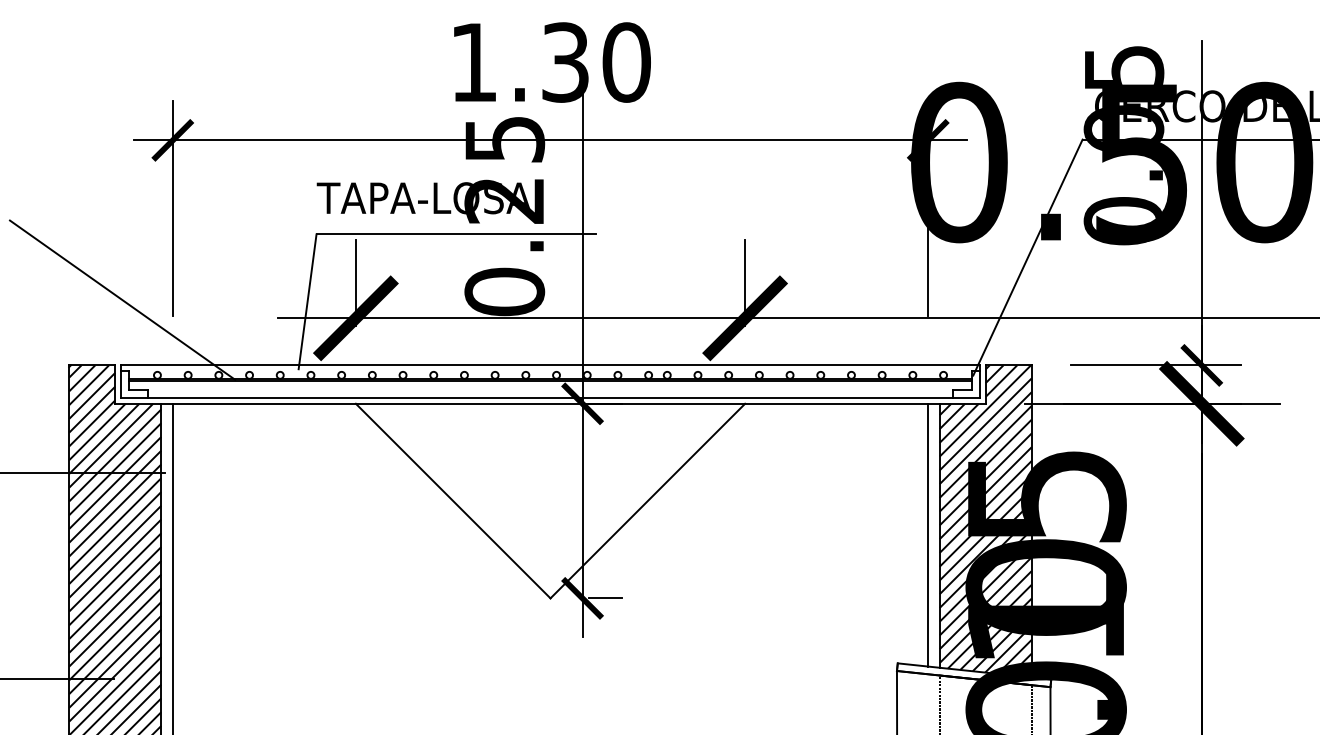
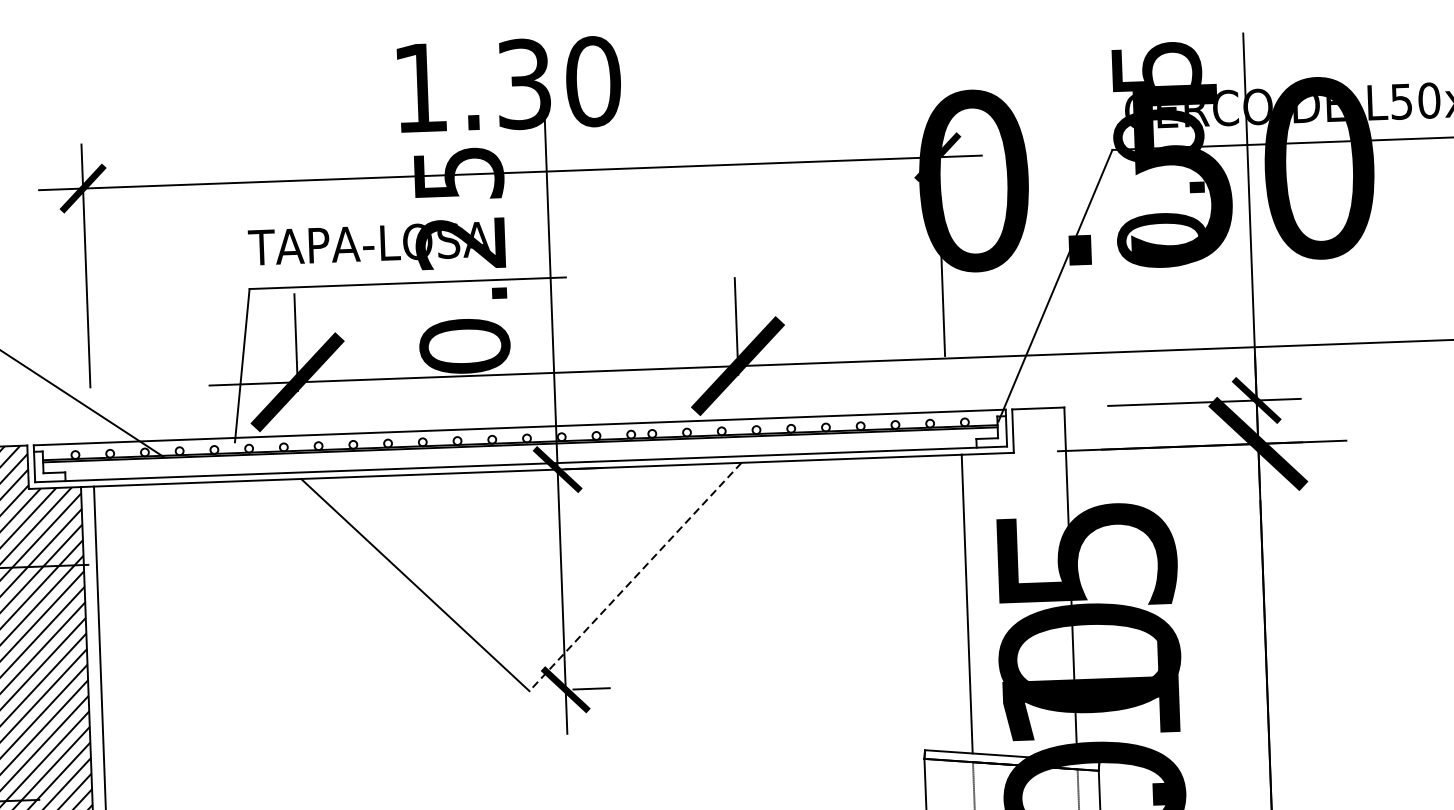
line: (647, 501) -> (635, 577), solid -> dashed
hatch: (985, 520) -> (1018, 584), removed
line: (928, 534) -> (954, 603), removed

